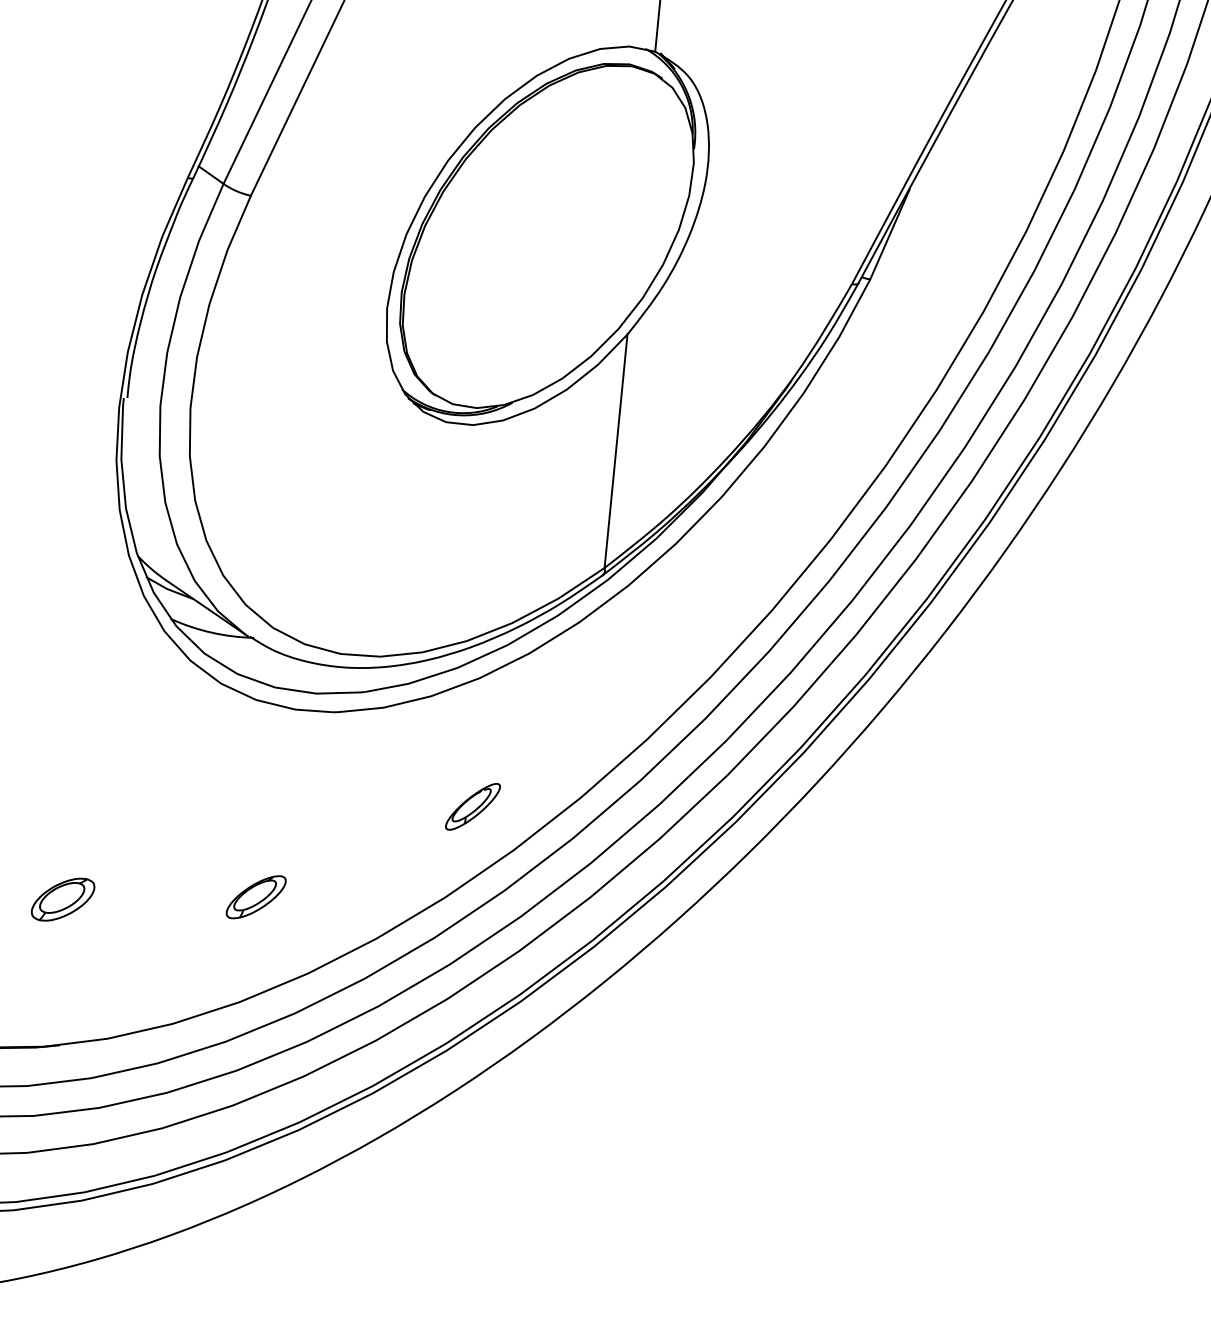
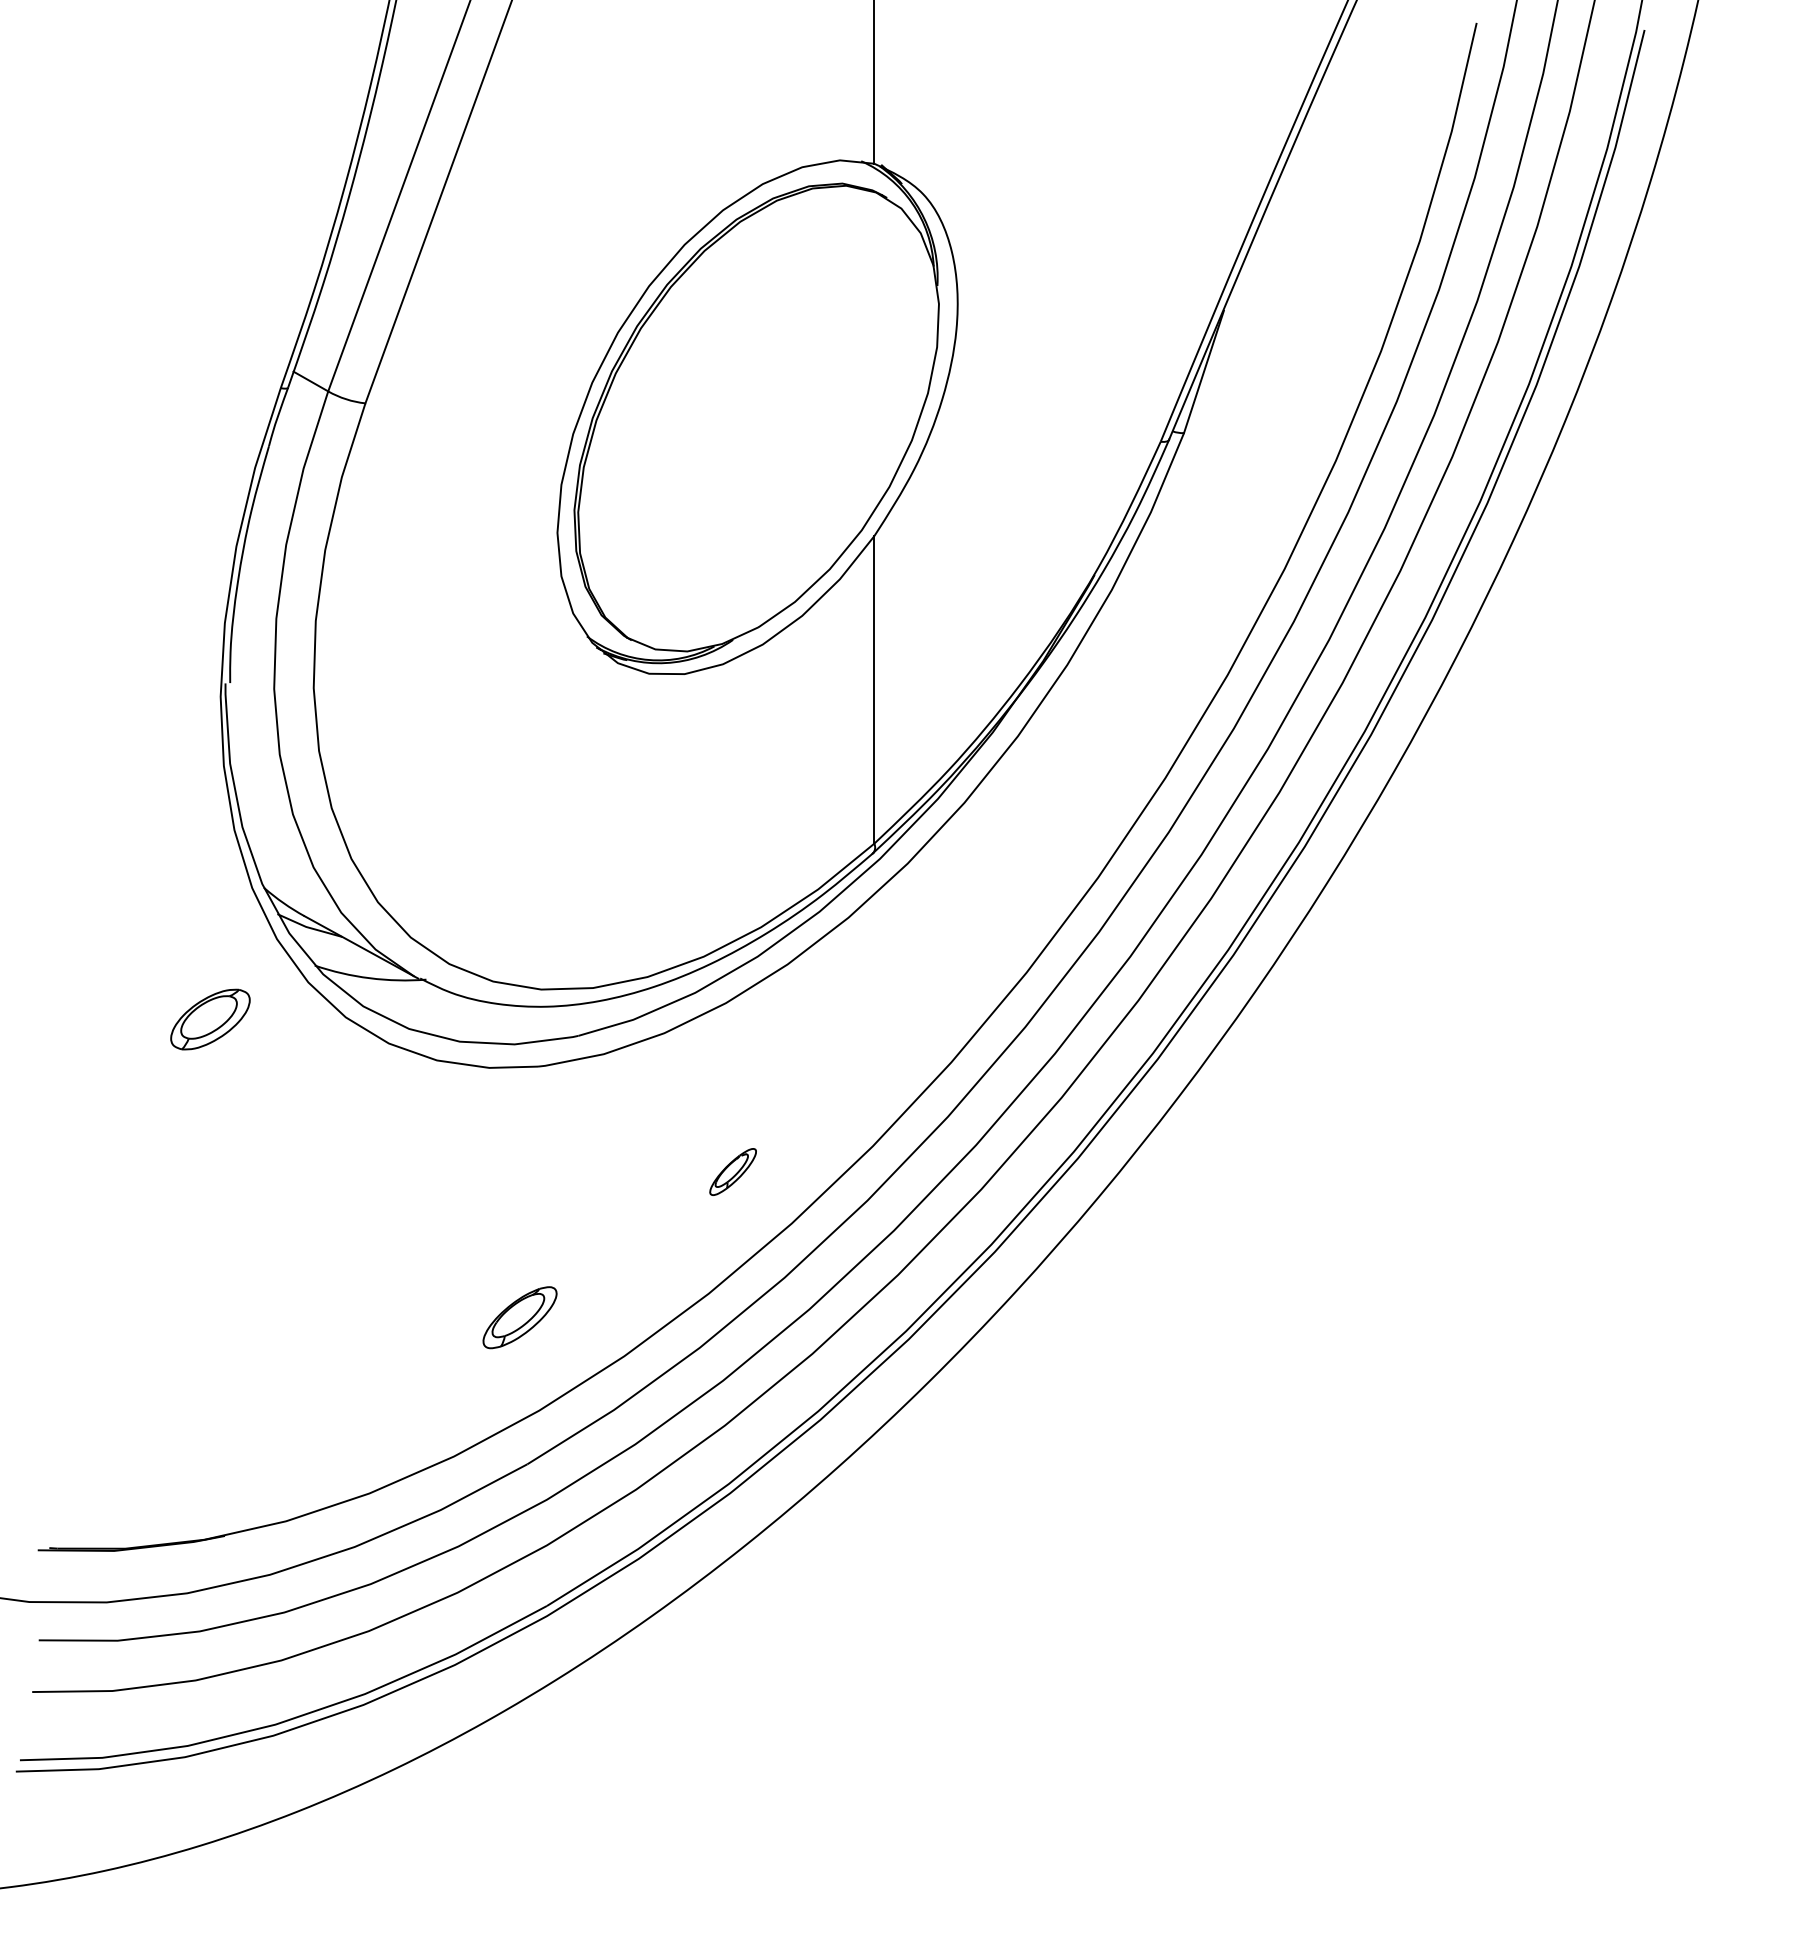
part: (472, 806) -> (732, 1171), size x0.7
part: (255, 897) -> (519, 1317), moved
part: (63, 899) -> (210, 1019), moved

